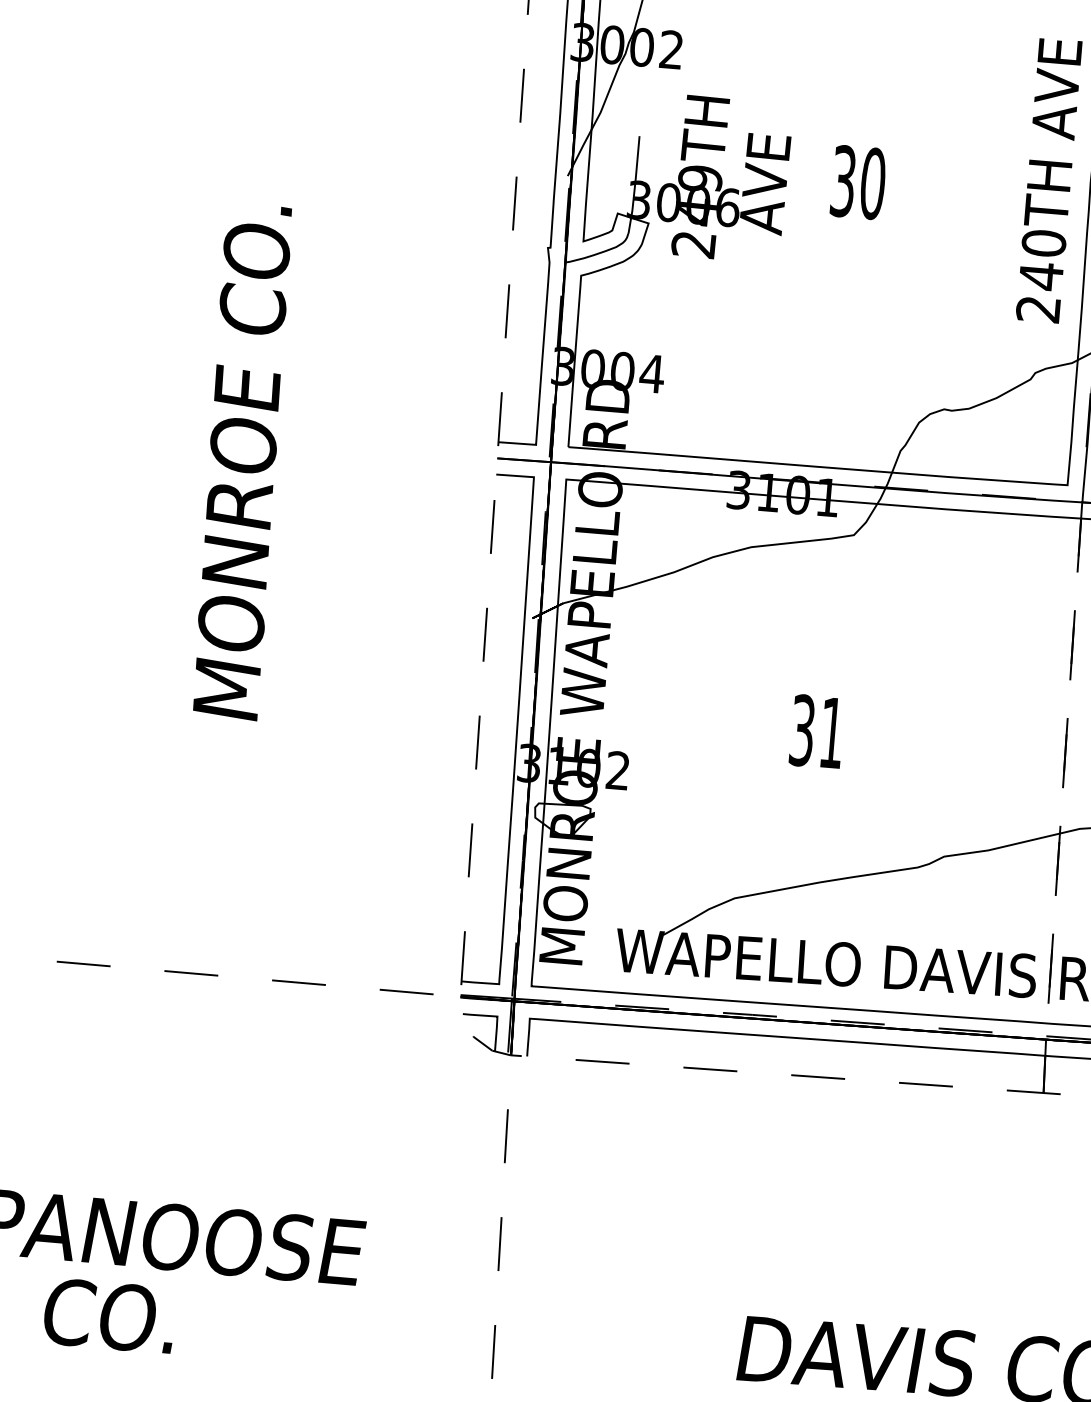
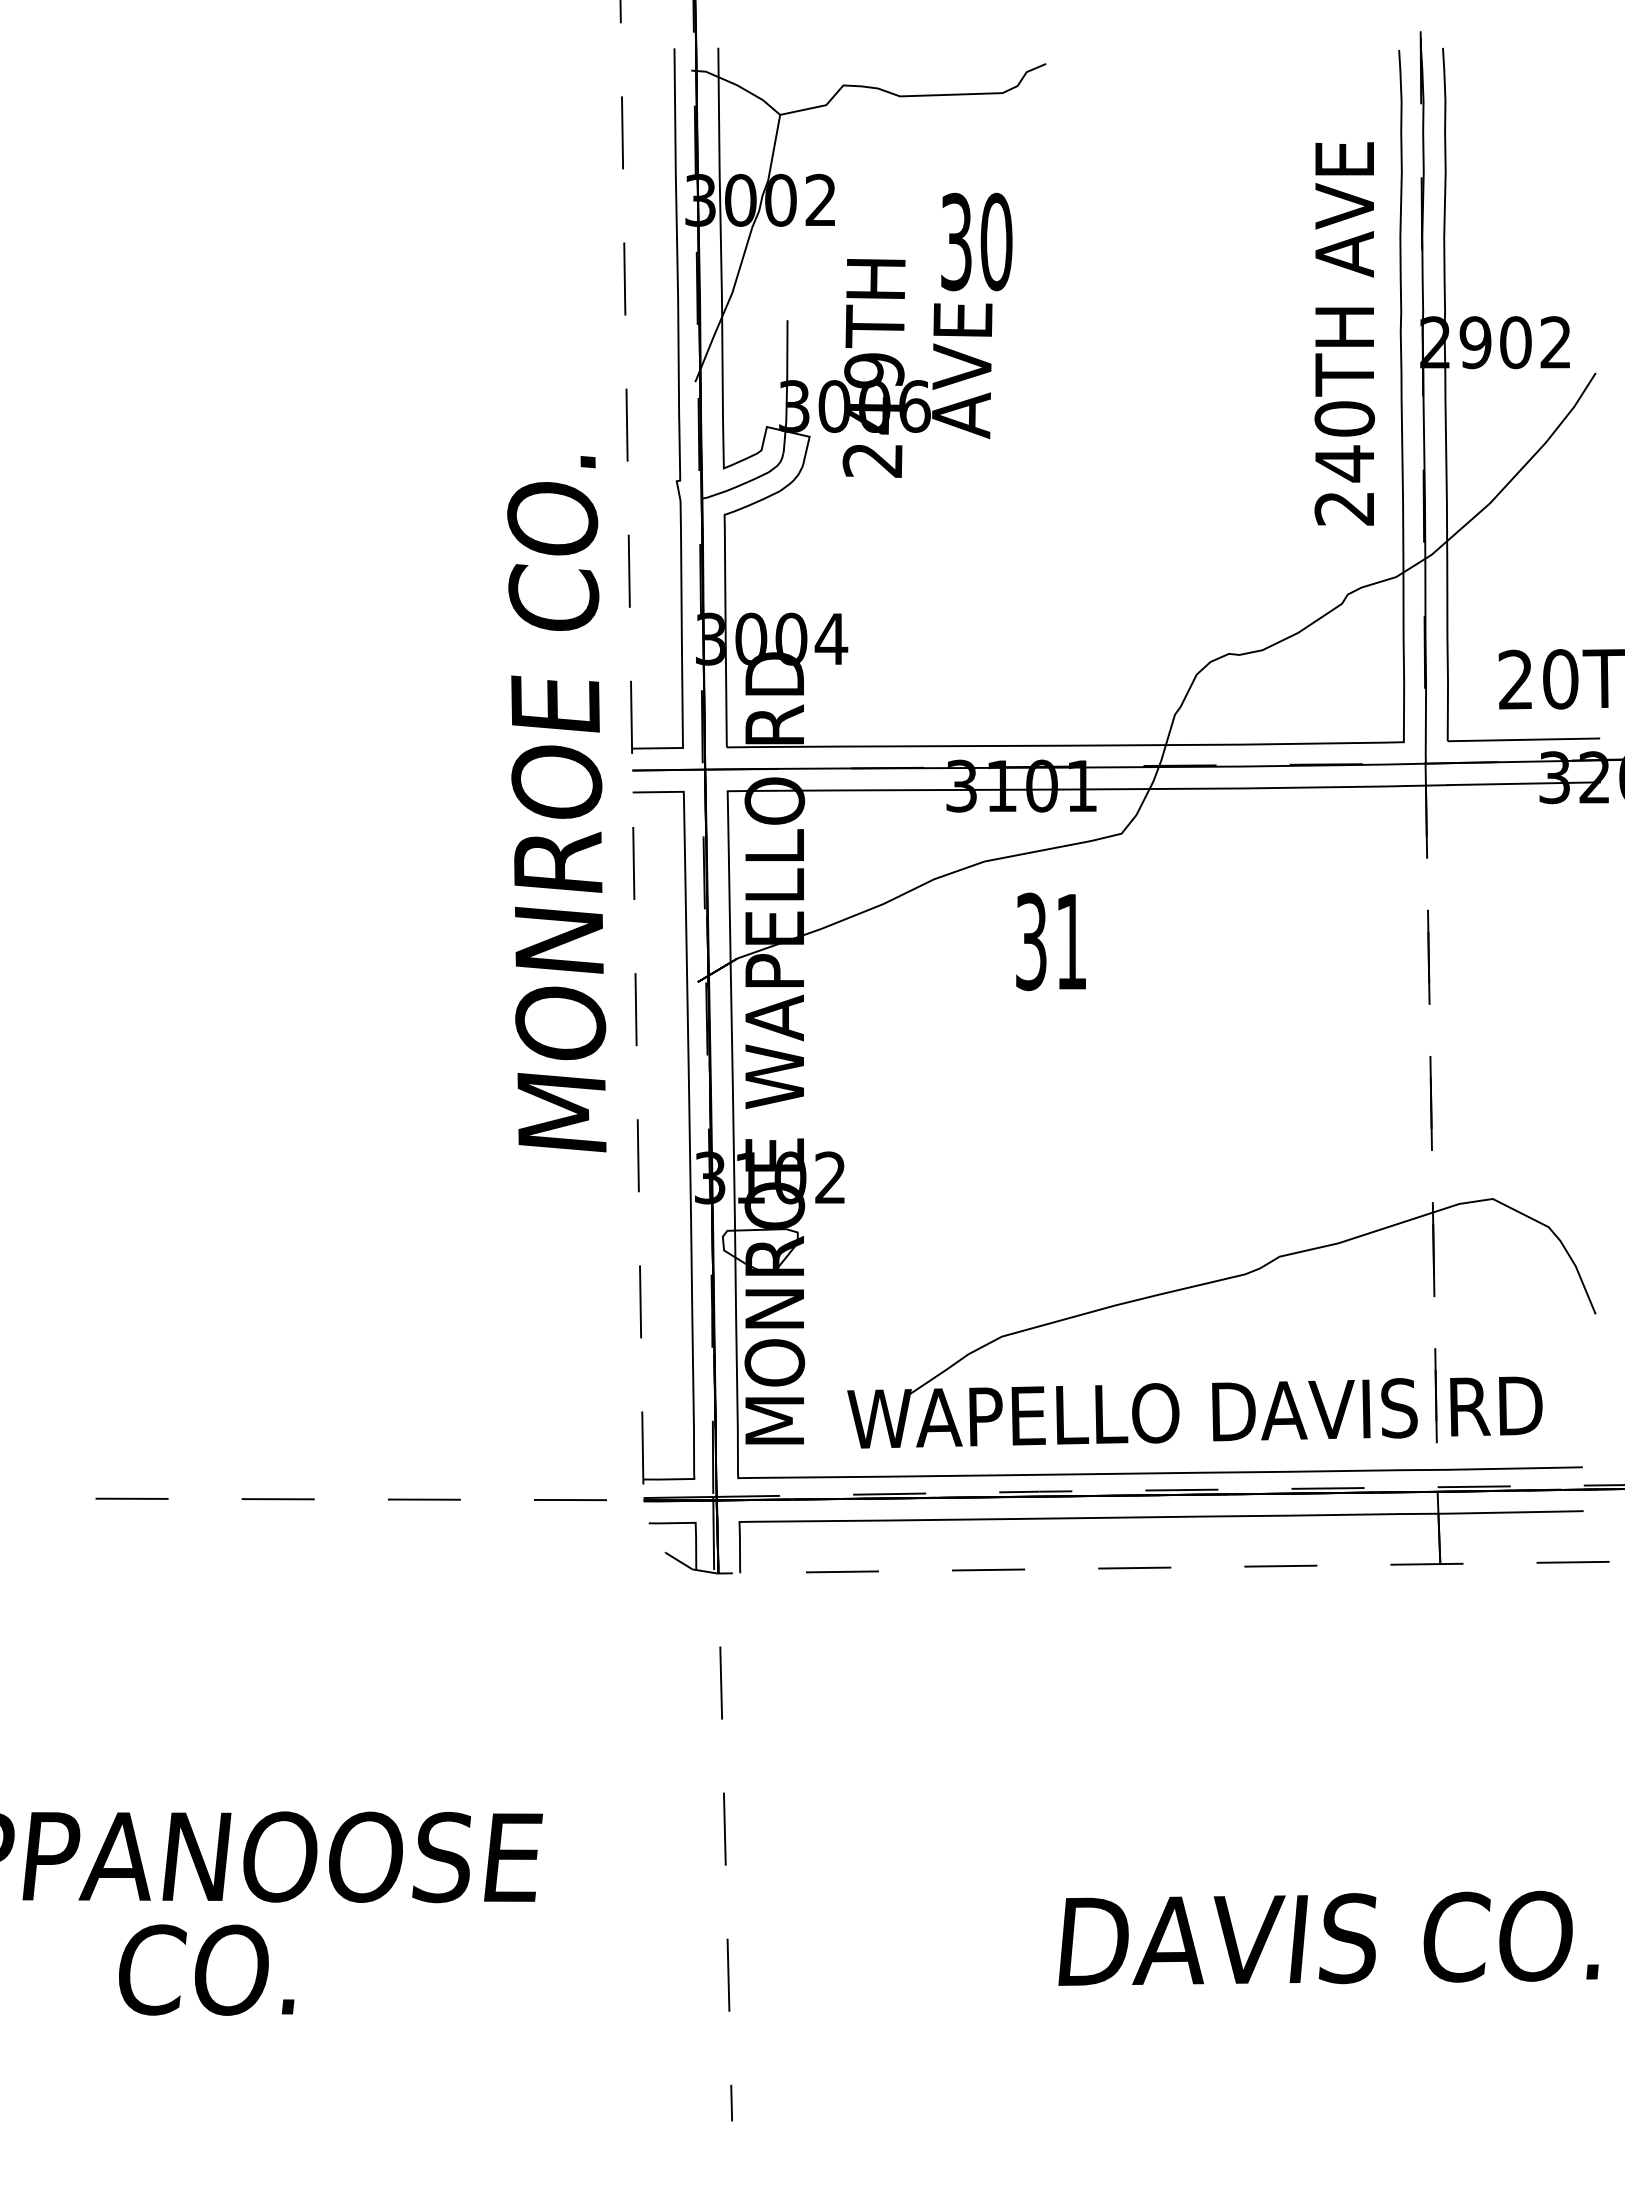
text: (858, 182) -> (976, 241), moved
text: (241, 462) -> (556, 804), moved
text: (816, 731) -> (1050, 941), moved

